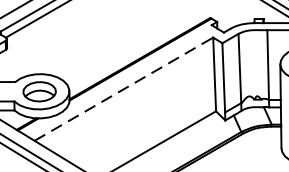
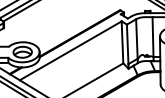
line: (123, 88) -> (70, 50), dashed -> solid

